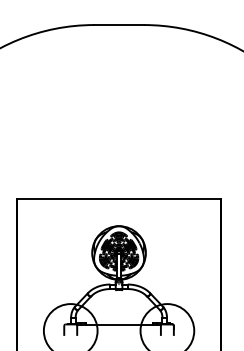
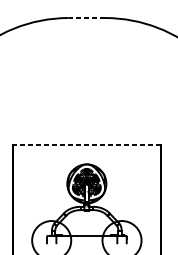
line: (119, 25) -> (87, 18), solid -> dashed
line: (118, 199) -> (86, 144), solid -> dashed

